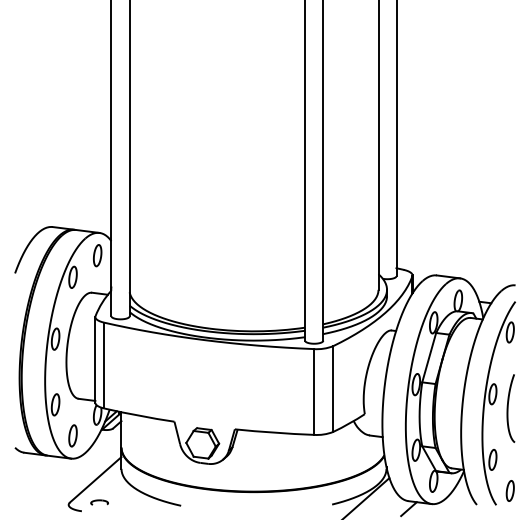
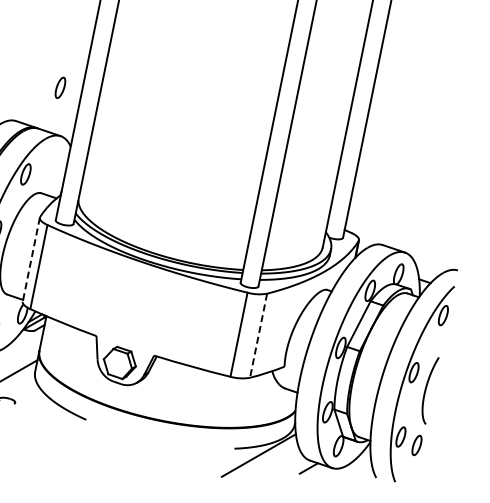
part: (97, 255) -> (60, 87), moved
line: (95, 359) -> (31, 259), solid -> dashed
line: (333, 389) -> (258, 336), solid -> dashed
part: (509, 490) -> (416, 444), moved

